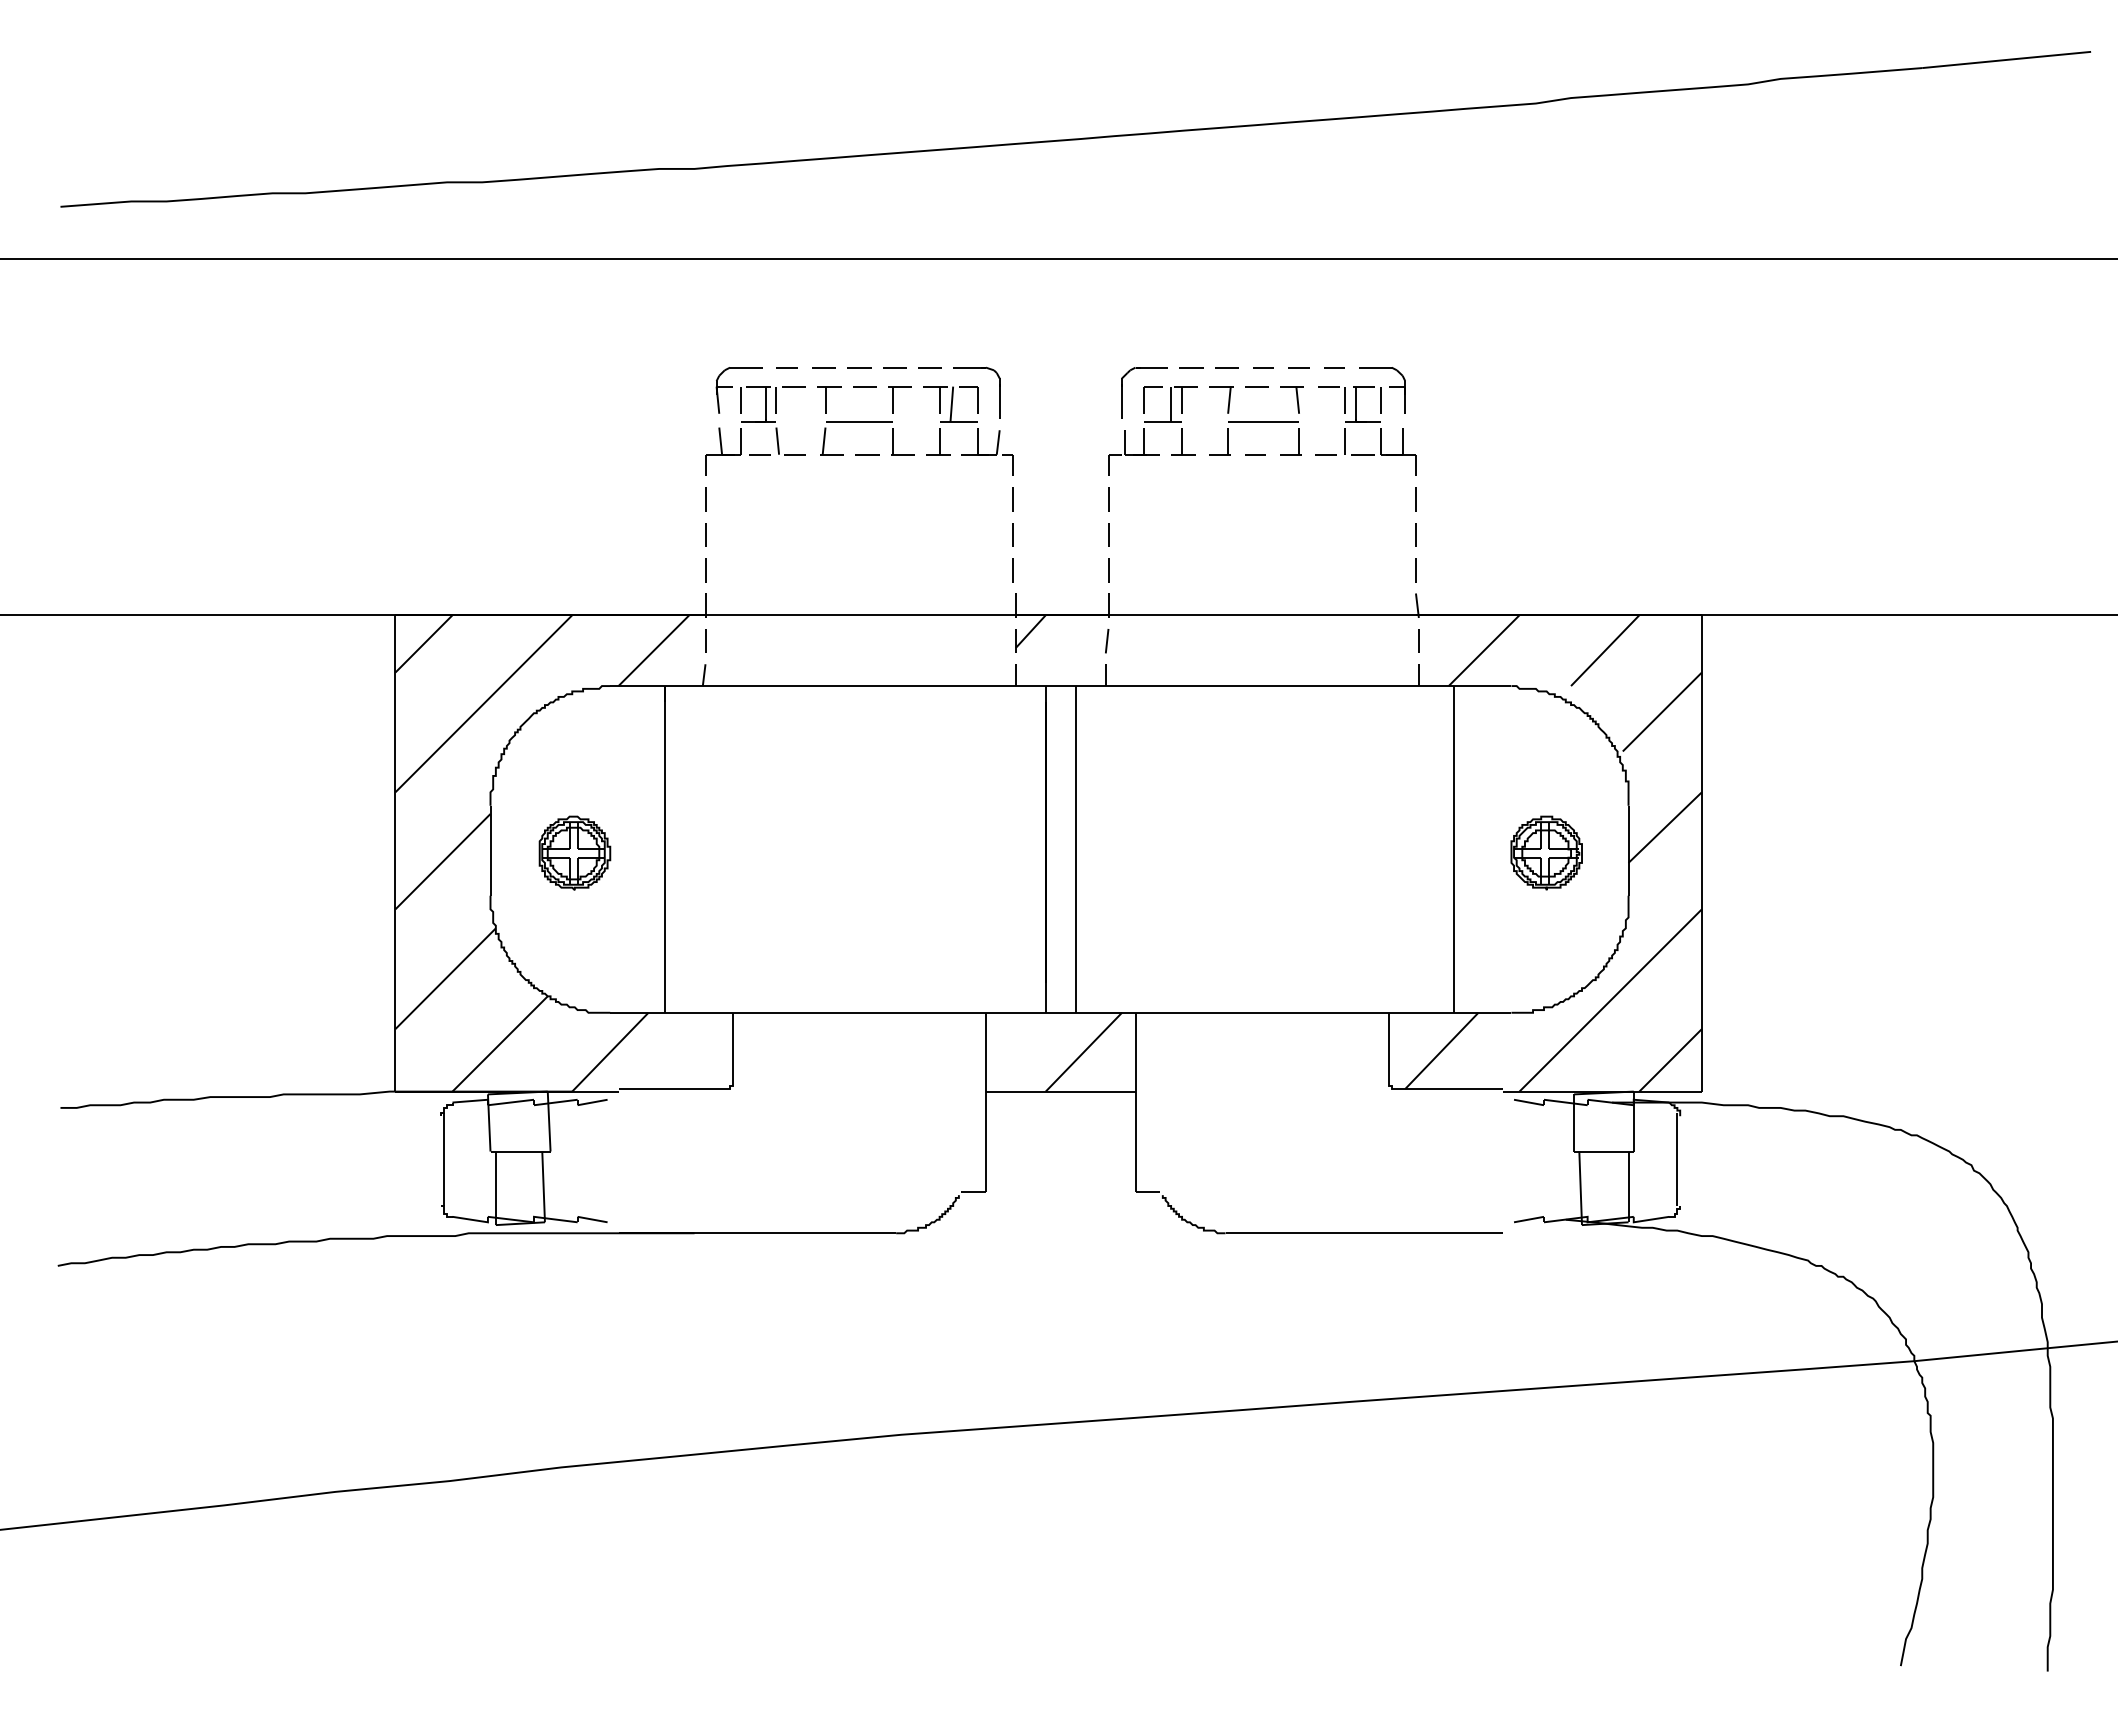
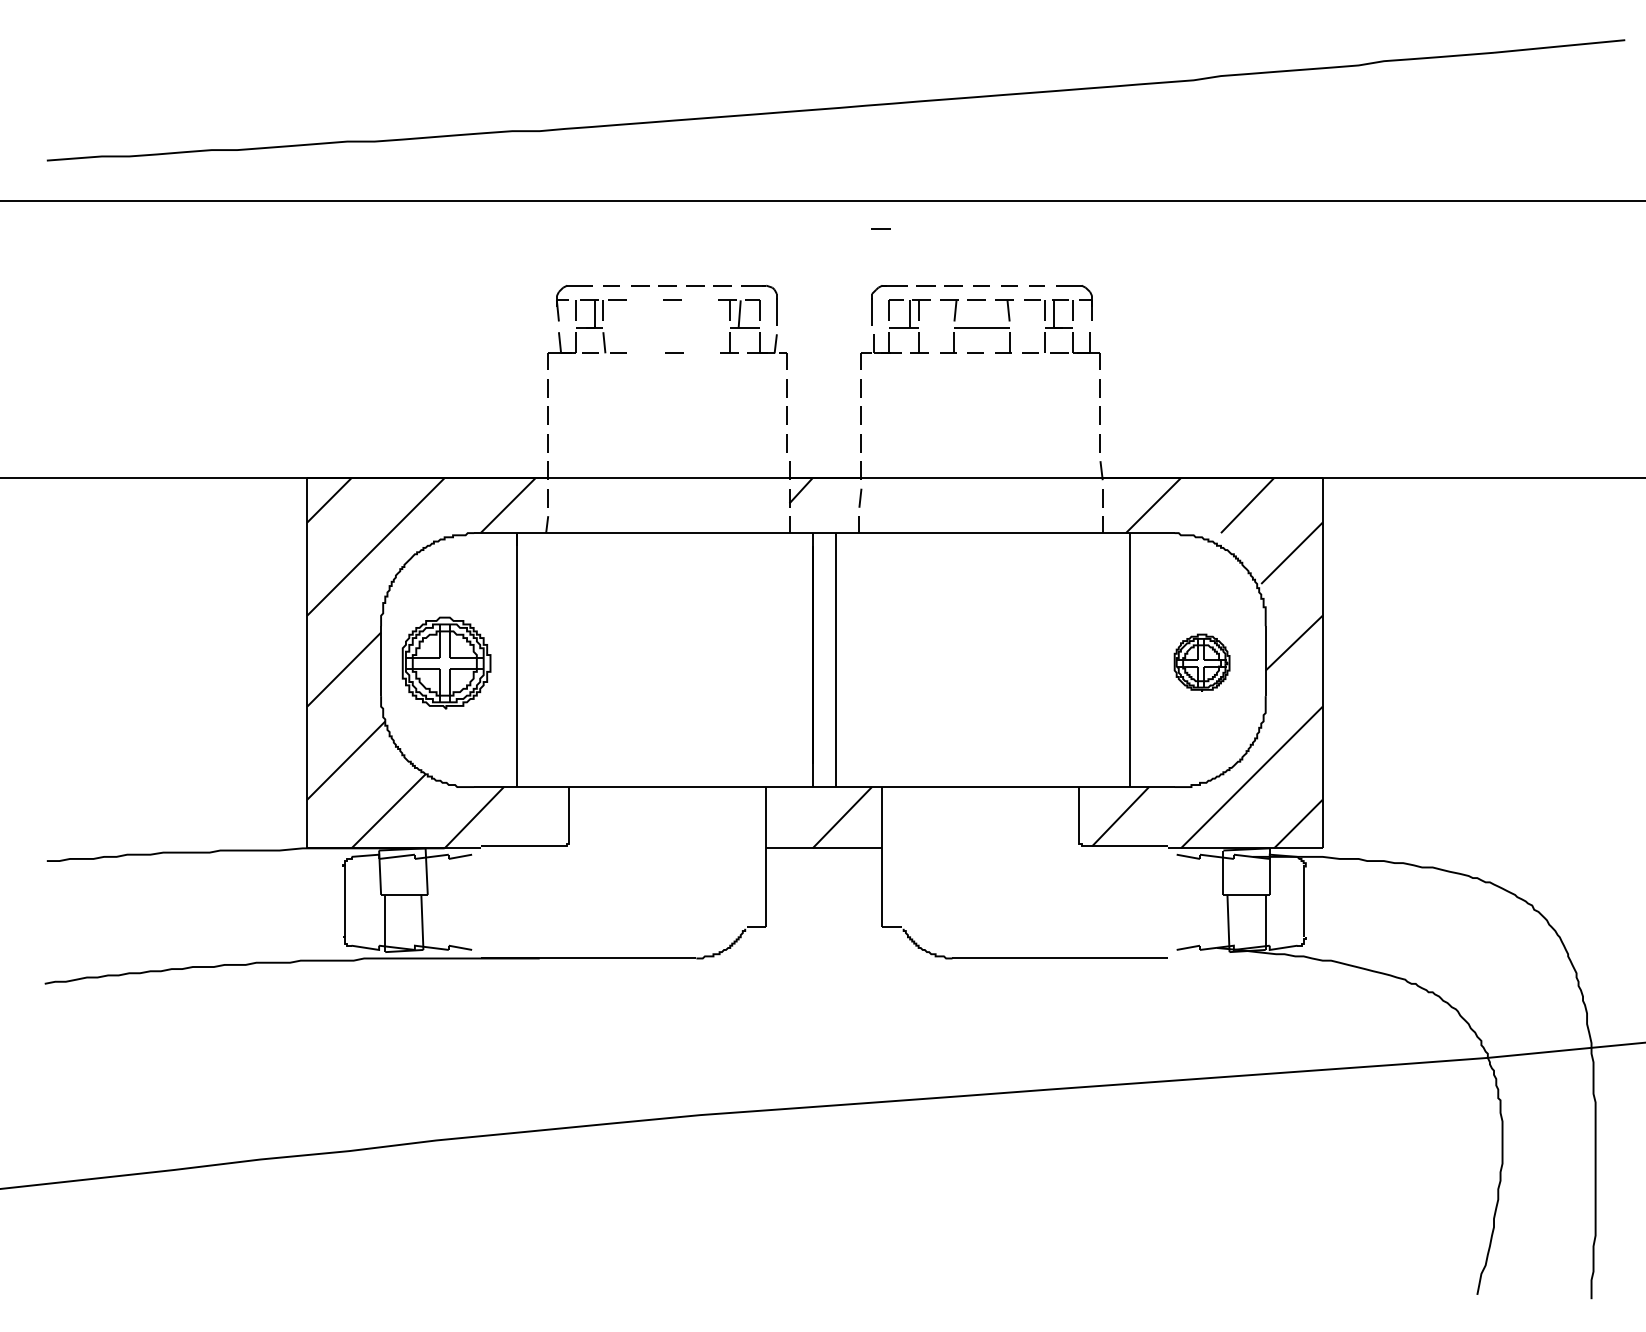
line: (1132, 294) -> (880, 228), added
part: (865, 420) -> (672, 326), removed
part: (574, 852) -> (446, 662), size x1.6

